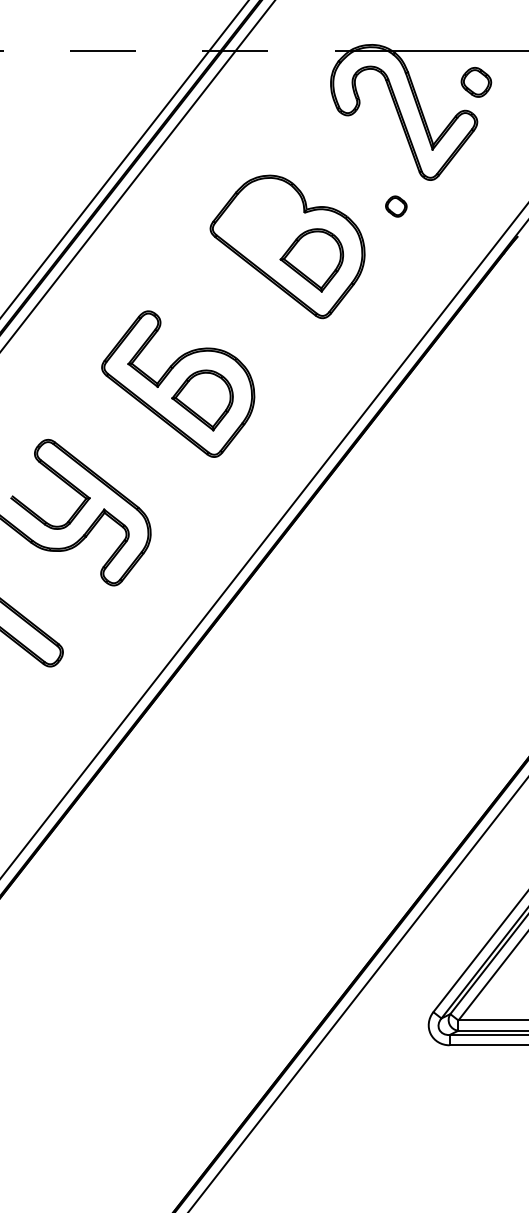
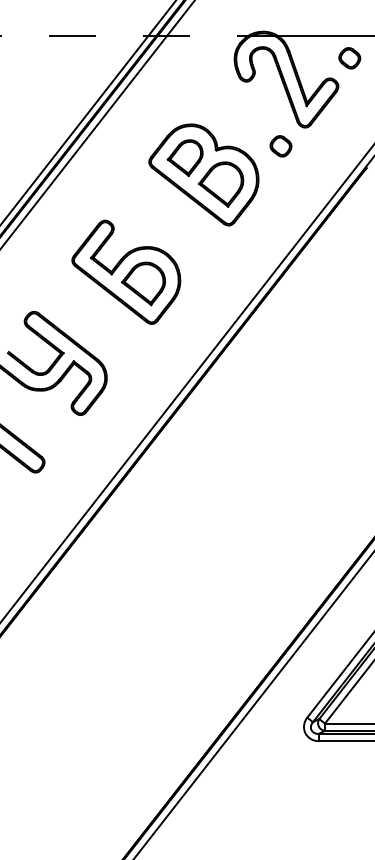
part: (476, 82) -> (349, 58), moved
part: (395, 206) -> (280, 146), size x1.43
part: (260, 222) -> (184, 157), added

